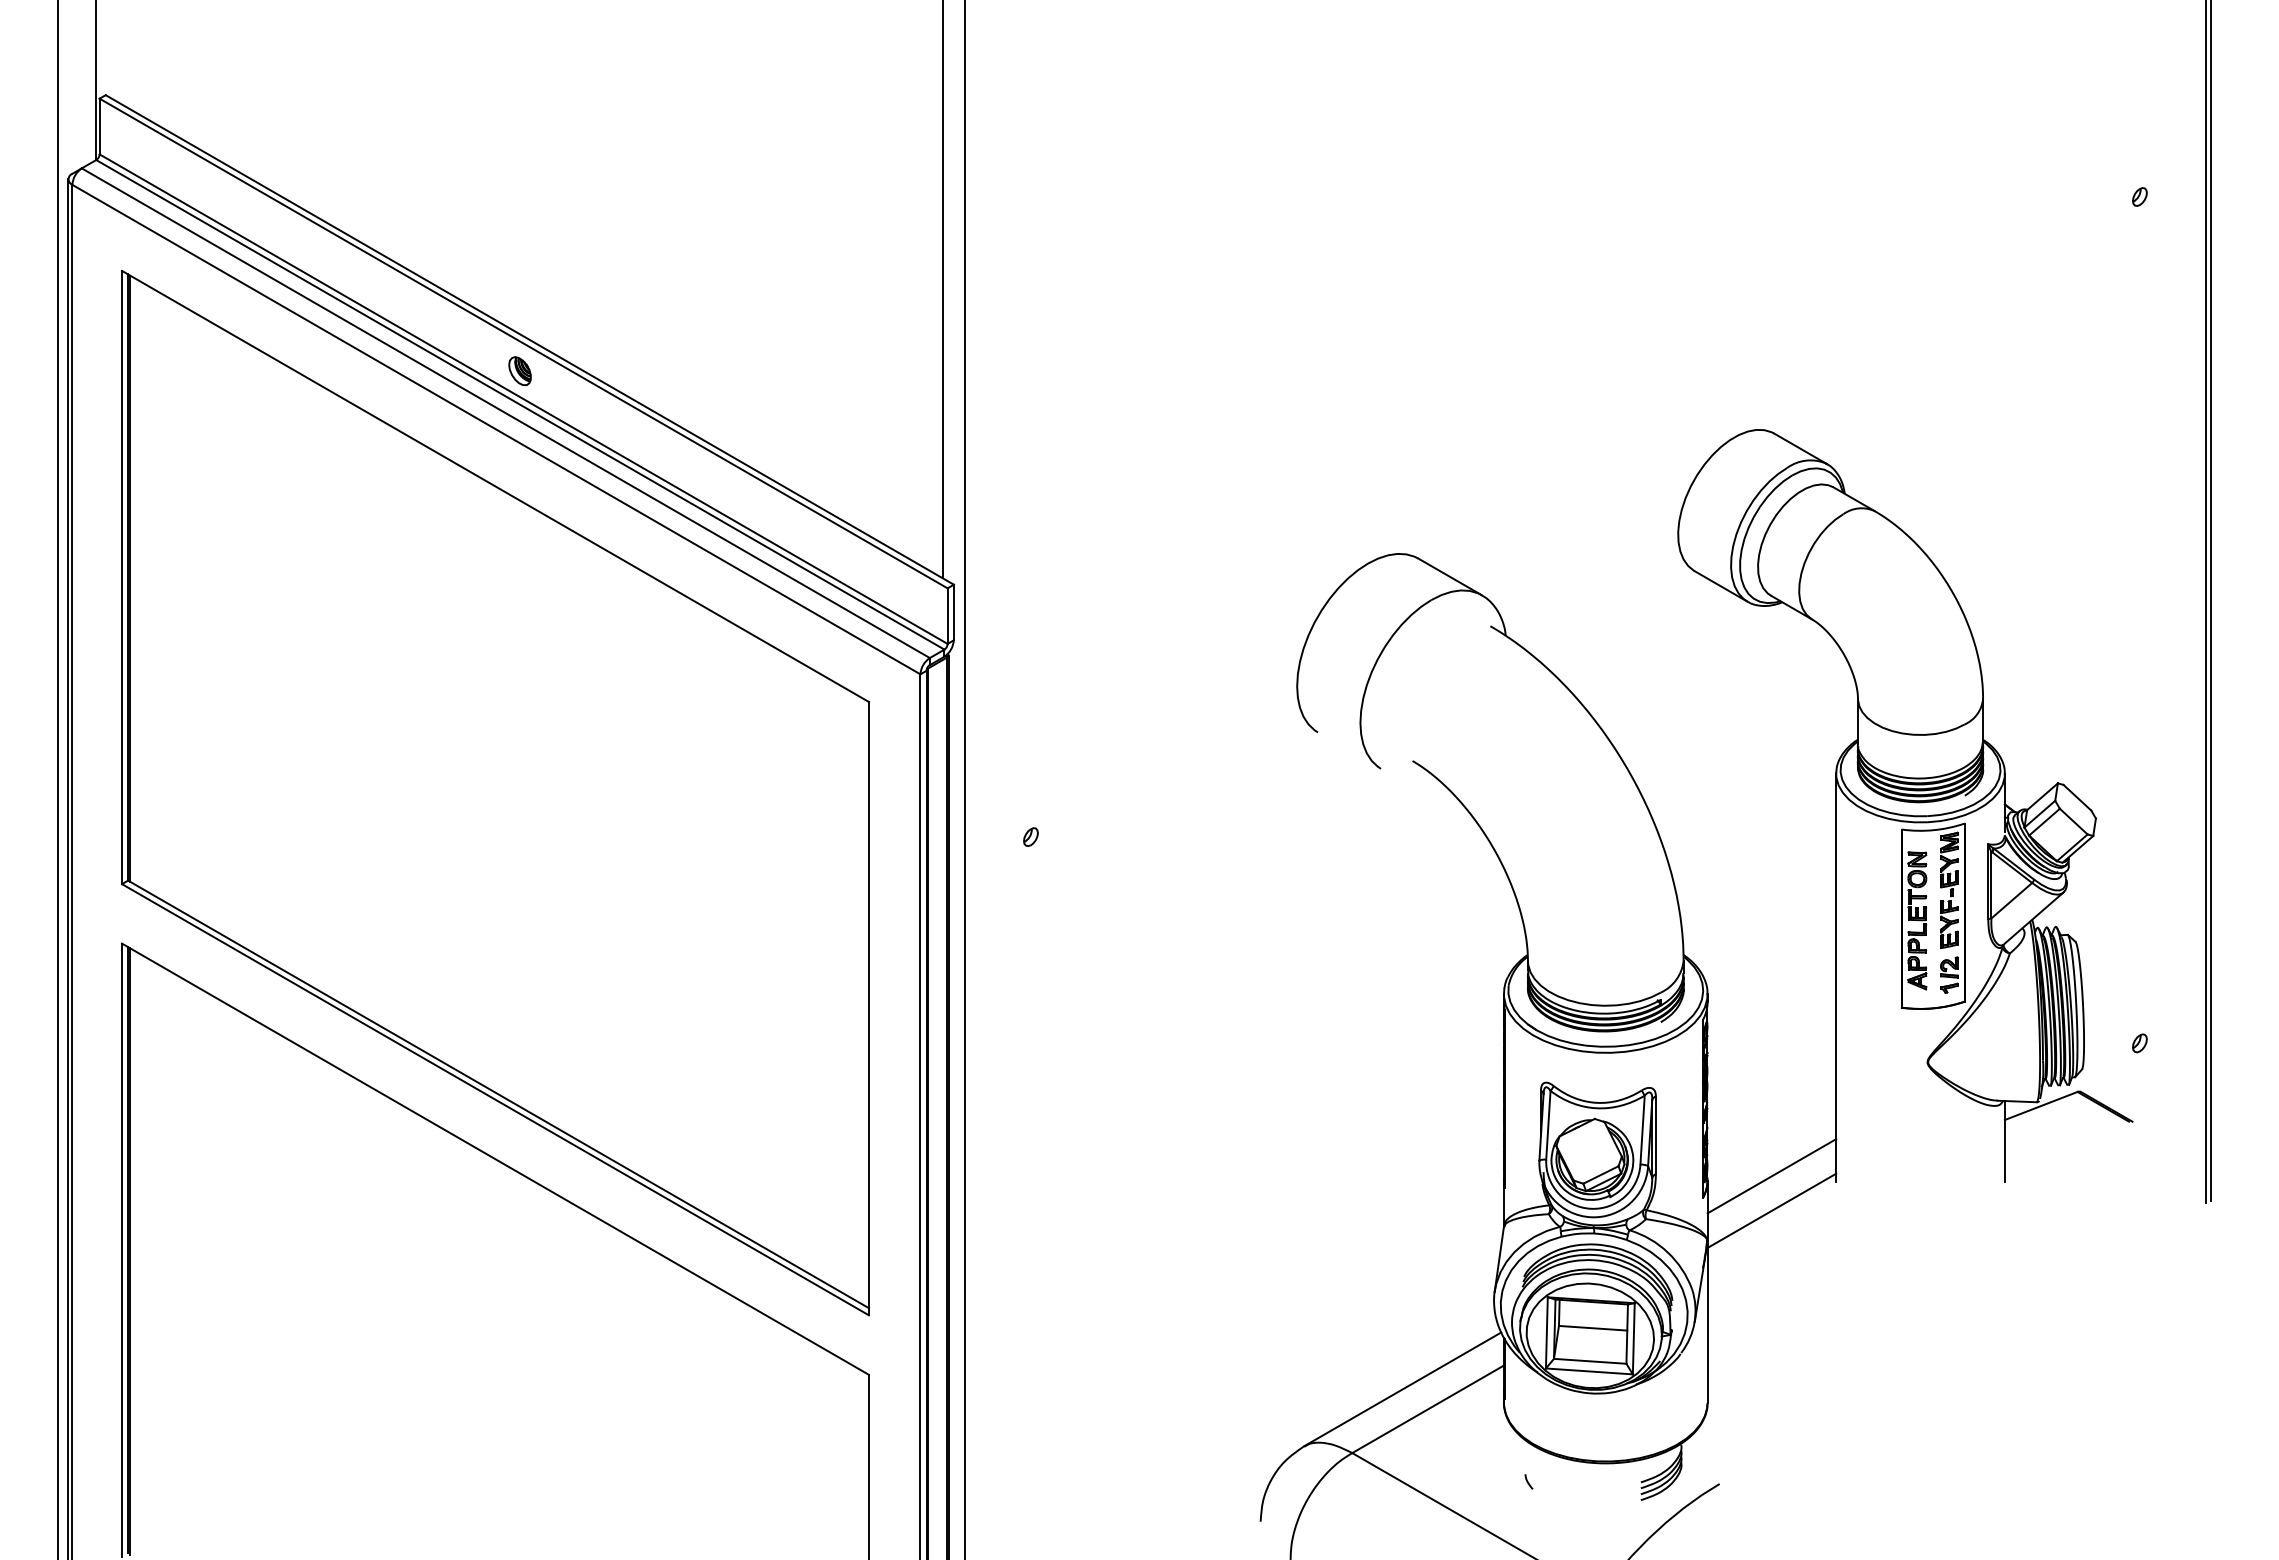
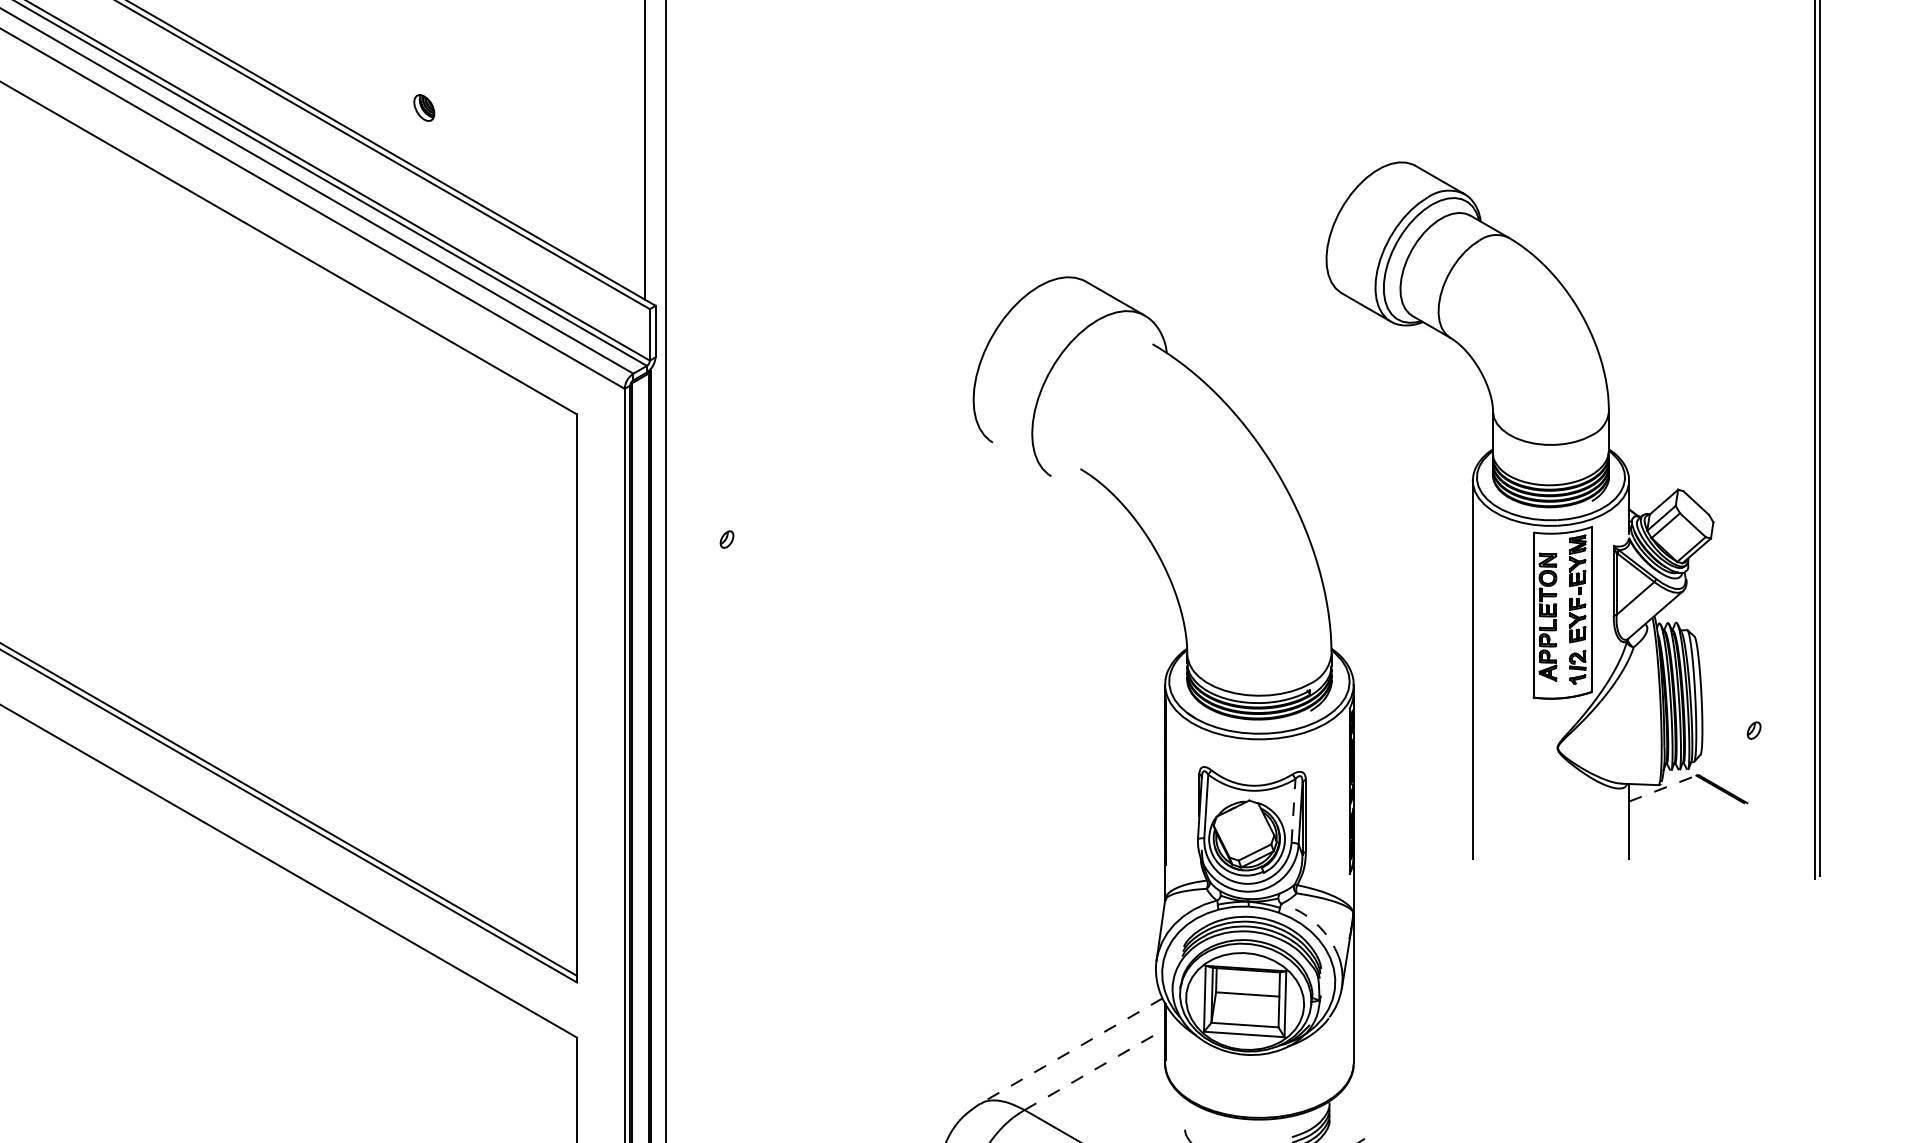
part: (519, 370) -> (423, 107), moved
line: (2041, 1105) -> (1663, 788), solid -> dashed
line: (1642, 1130) -> (1293, 811), solid -> dashed
line: (1771, 1176) -> (1412, 853), removed
line: (1771, 1210) -> (1412, 885), removed
arc: (1667, 1252) -> (1316, 924), solid -> dashed
line: (1402, 1389) -> (1071, 1051), solid -> dashed
line: (1428, 1409) -> (1095, 1069), solid -> dashed

